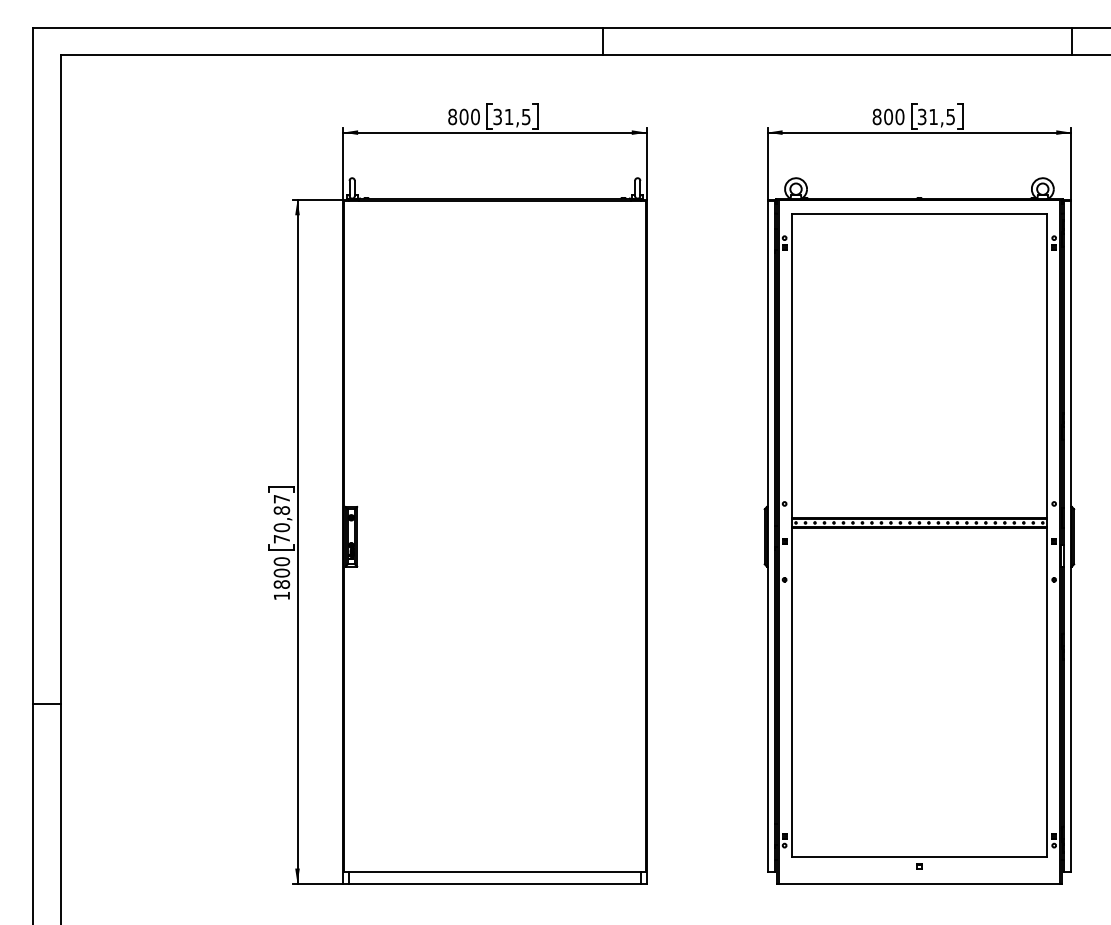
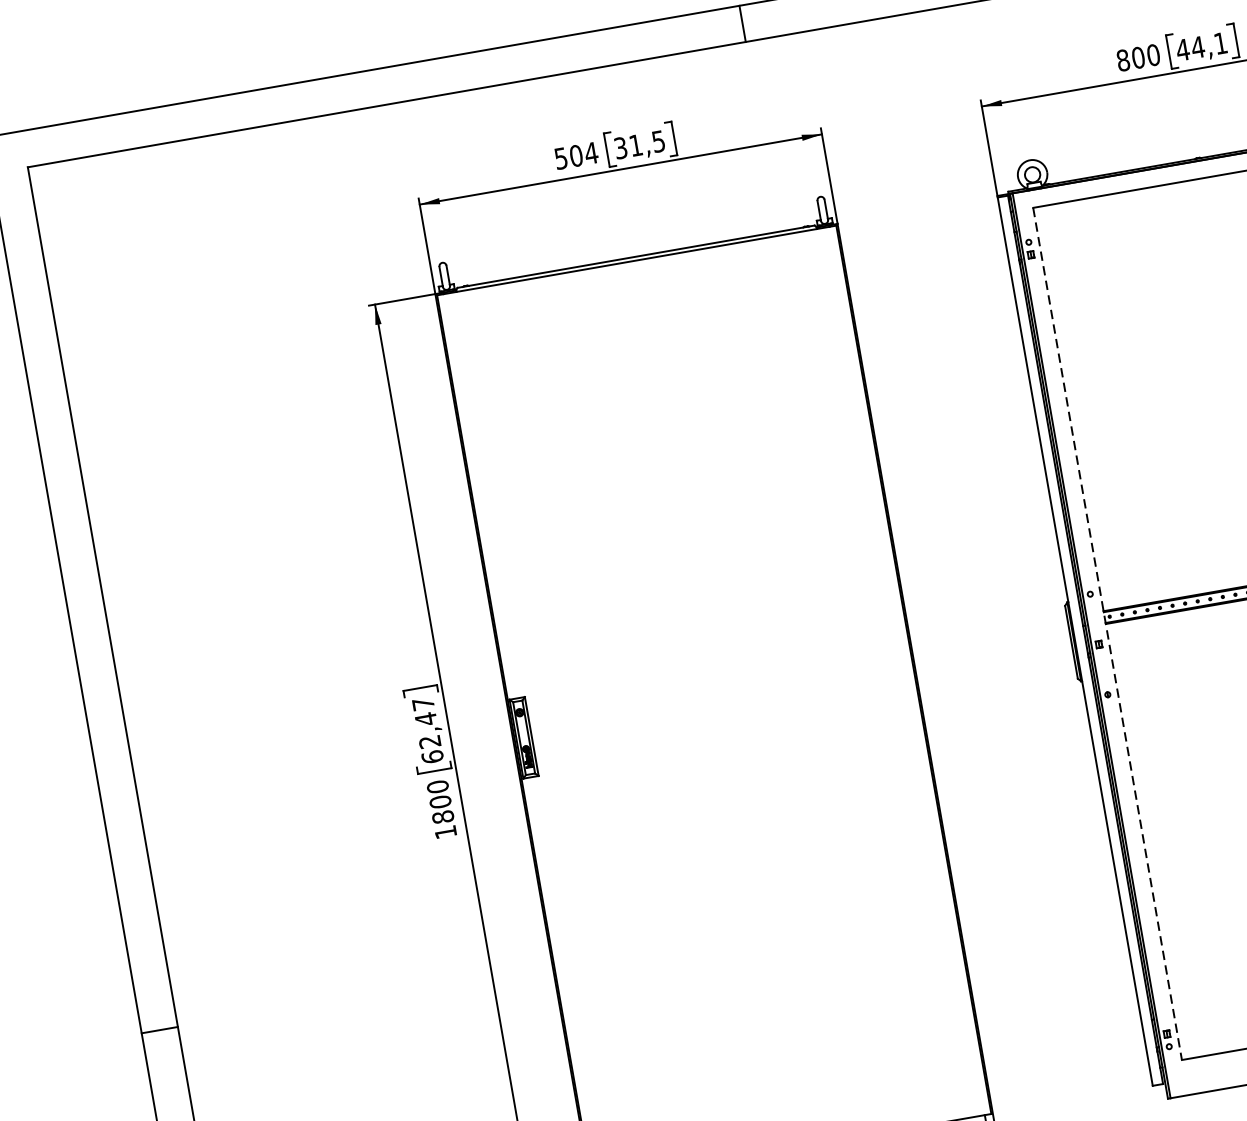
text: (464, 116) -> (576, 155), 800 -> 504
text: (935, 116) -> (1200, 46), 31,5 -> 44,1
text: (281, 524) -> (428, 737), 70,87 -> 62,47
line: (792, 535) -> (1107, 634), solid -> dashed

